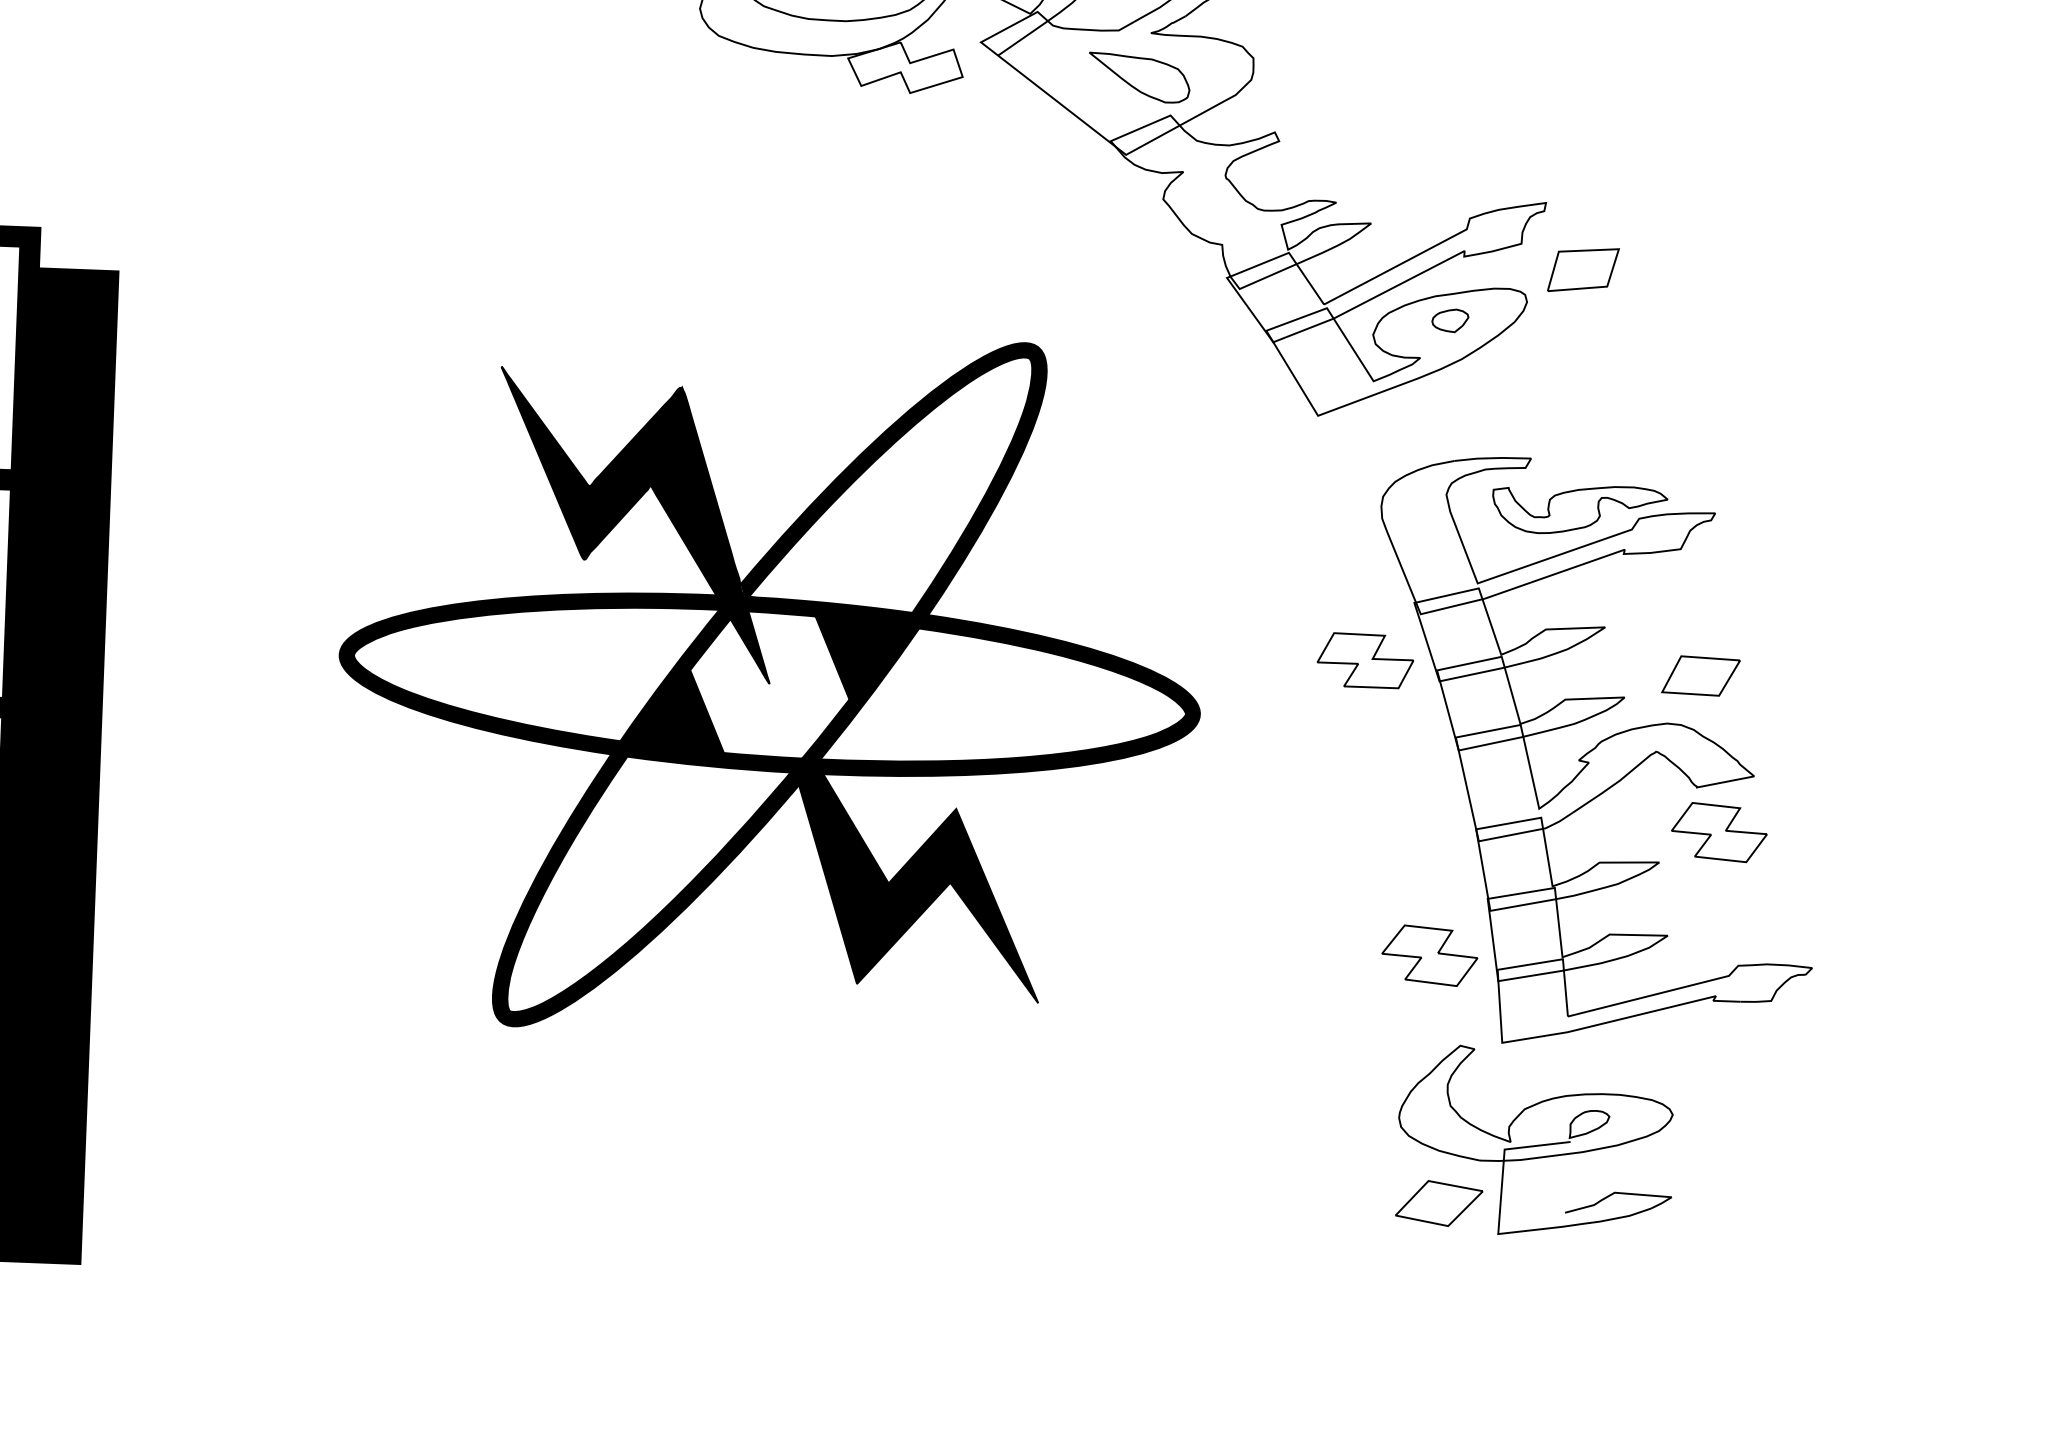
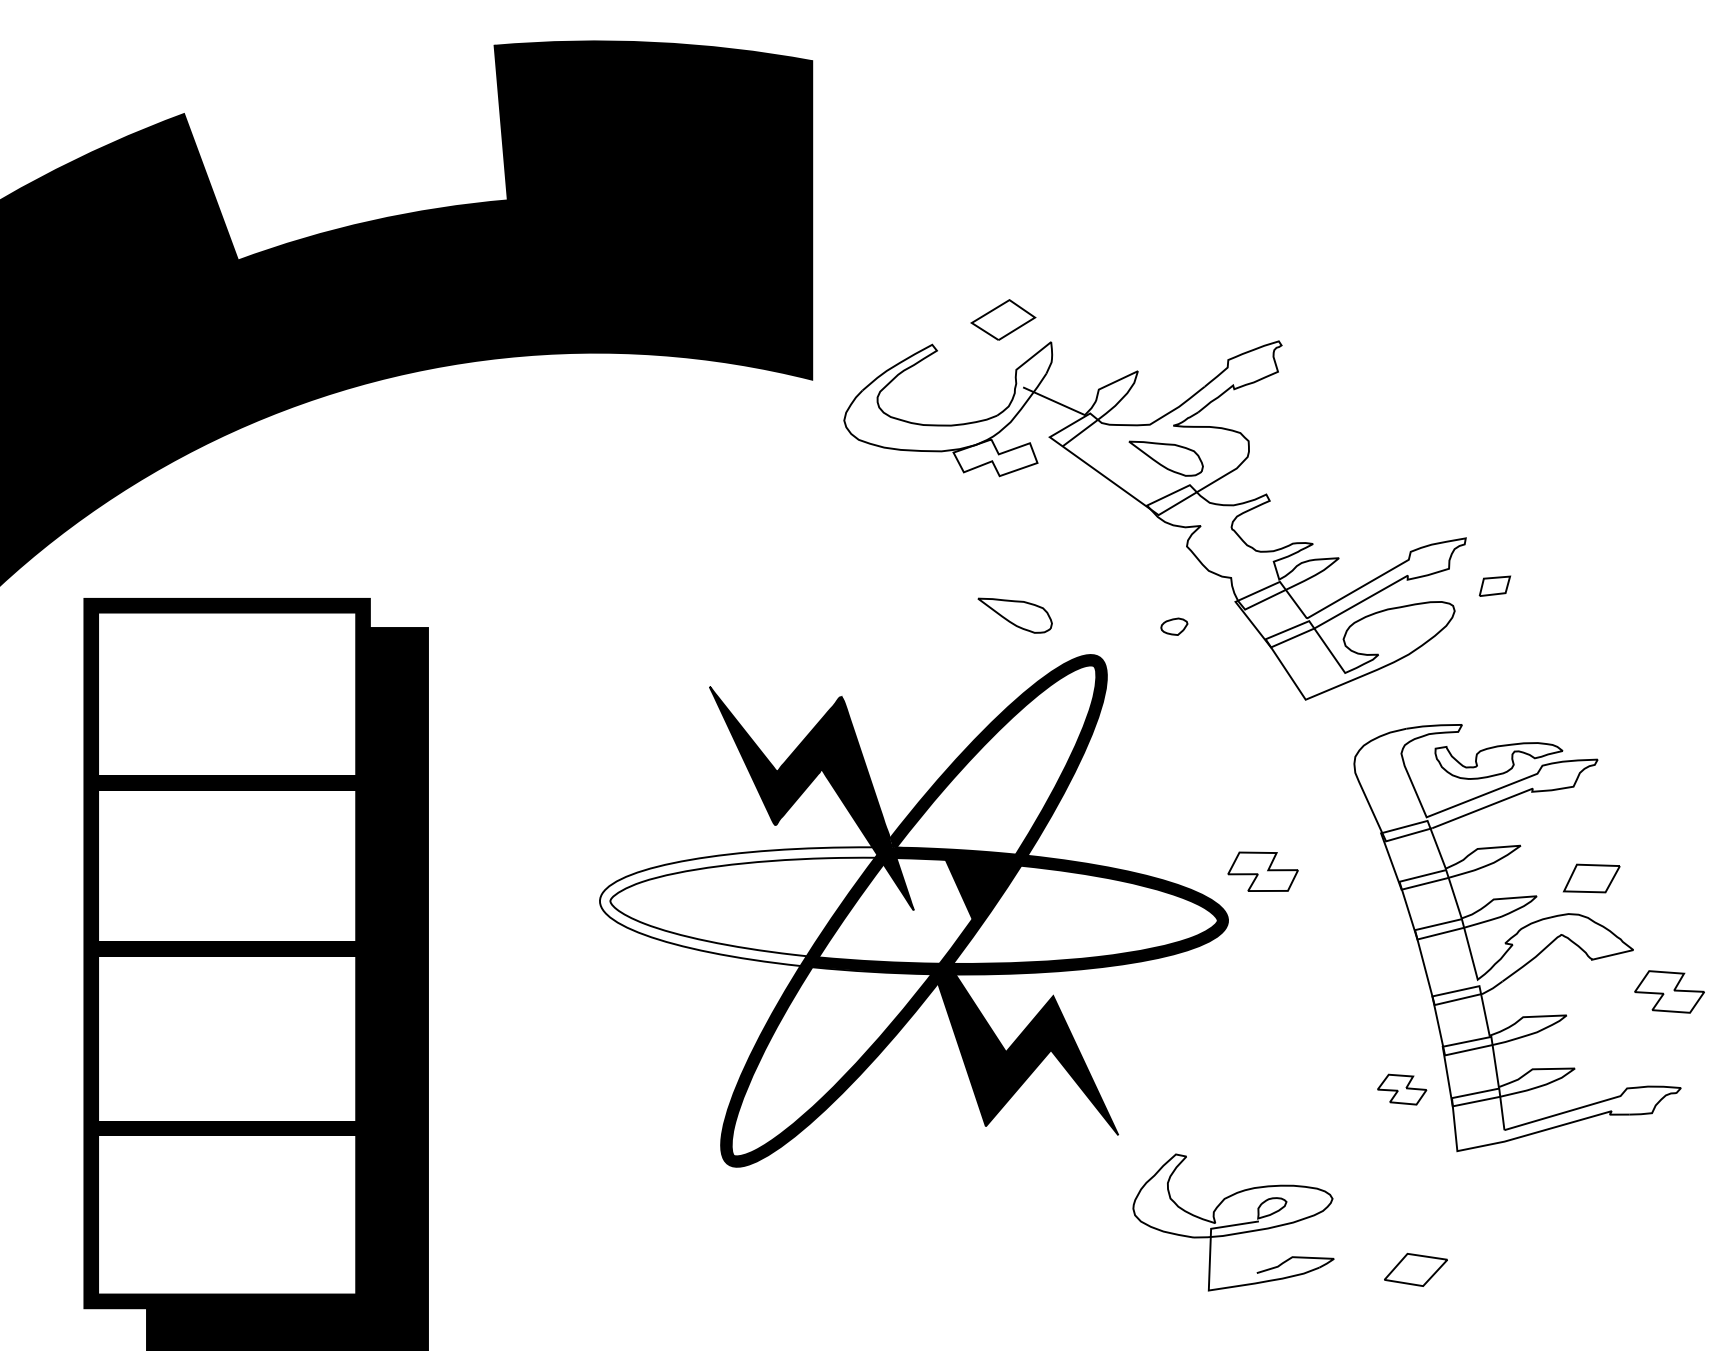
part: (1582, 270) -> (1494, 586), size x0.6
part: (923, 284) -> (1014, 615), added
part: (1450, 320) -> (1174, 626), moved
part: (1364, 660) -> (1262, 871), moved
fill: (549, 674) -> (753, 909), removed
part: (1719, 831) -> (1669, 991), moved
part: (1428, 955) -> (1401, 1089), size x0.7
part: (1535, 1142) -> (1233, 1222), moved

